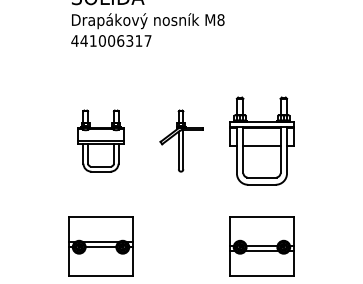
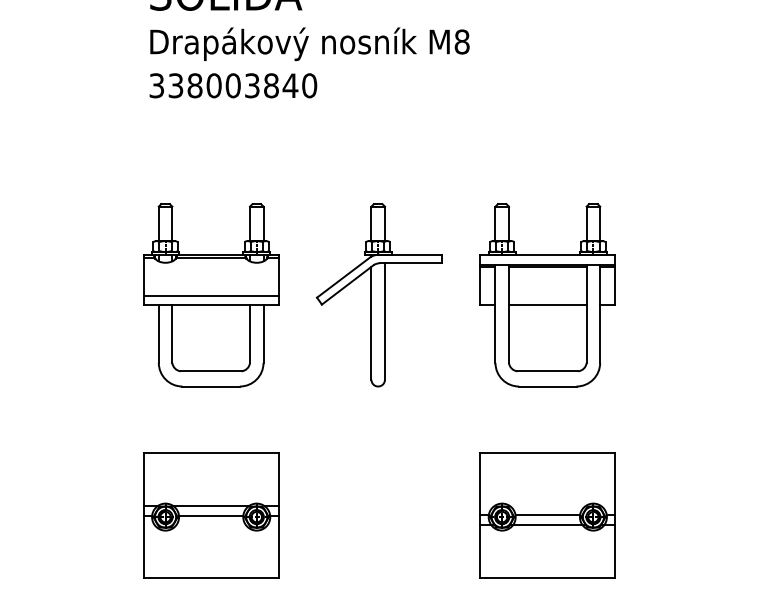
text: (111, 40) -> (233, 84), 441006317 -> 338003840
part: (100, 140) -> (210, 293), size x1.43
part: (181, 140) -> (379, 293), size x1.43

